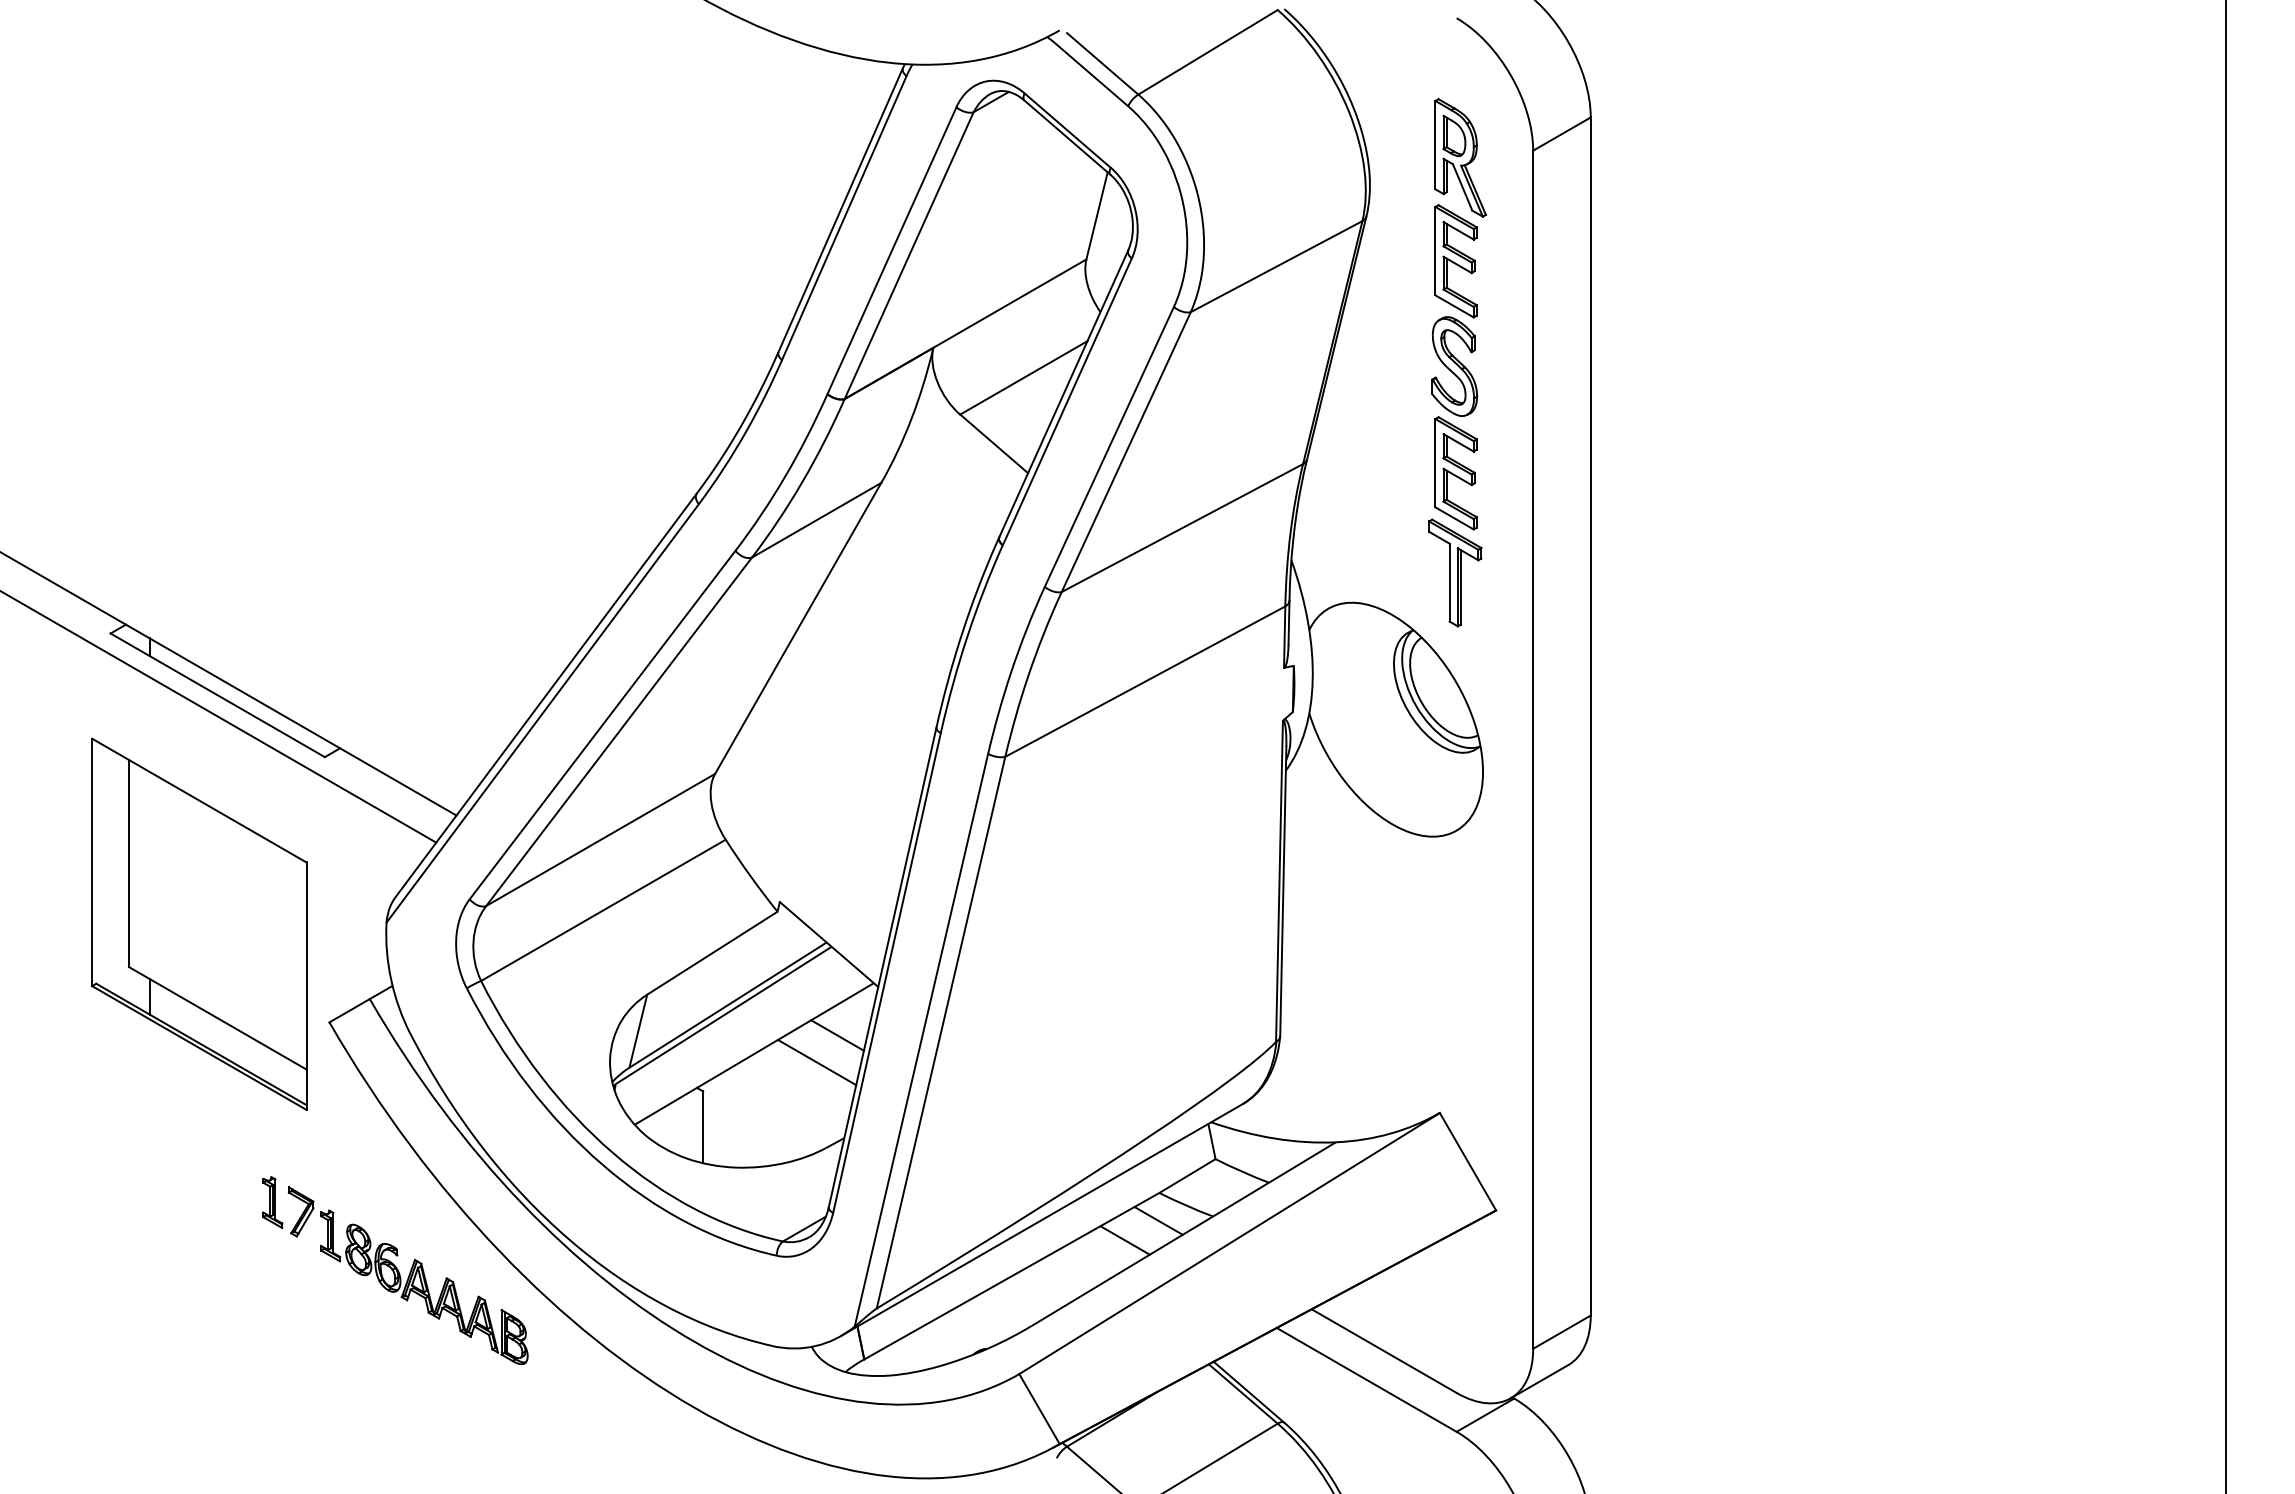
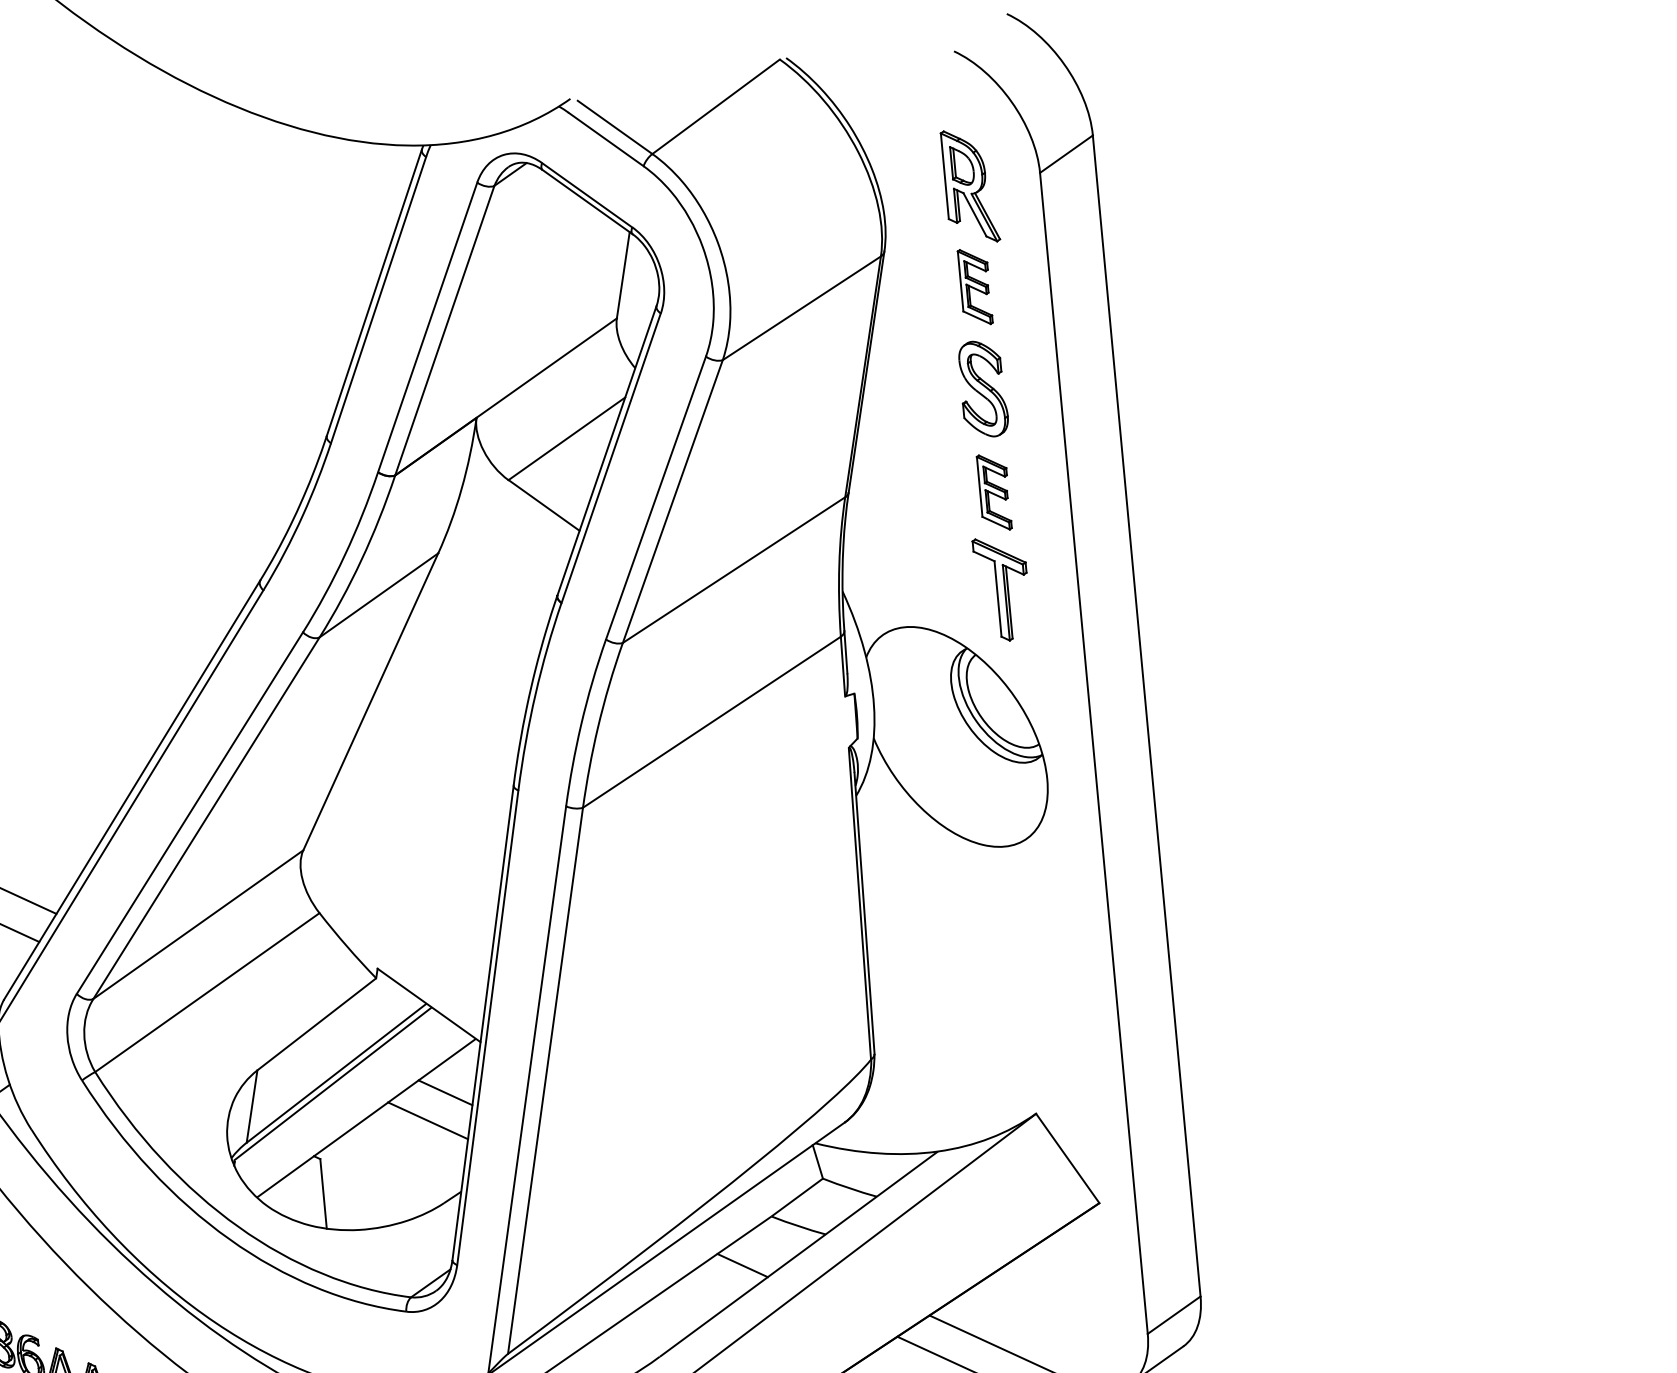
part: (1455, 261) -> (974, 287), size x0.7
part: (1455, 473) -> (993, 492), size x0.7
line: (1158, 1220) -> (773, 1243), removed

